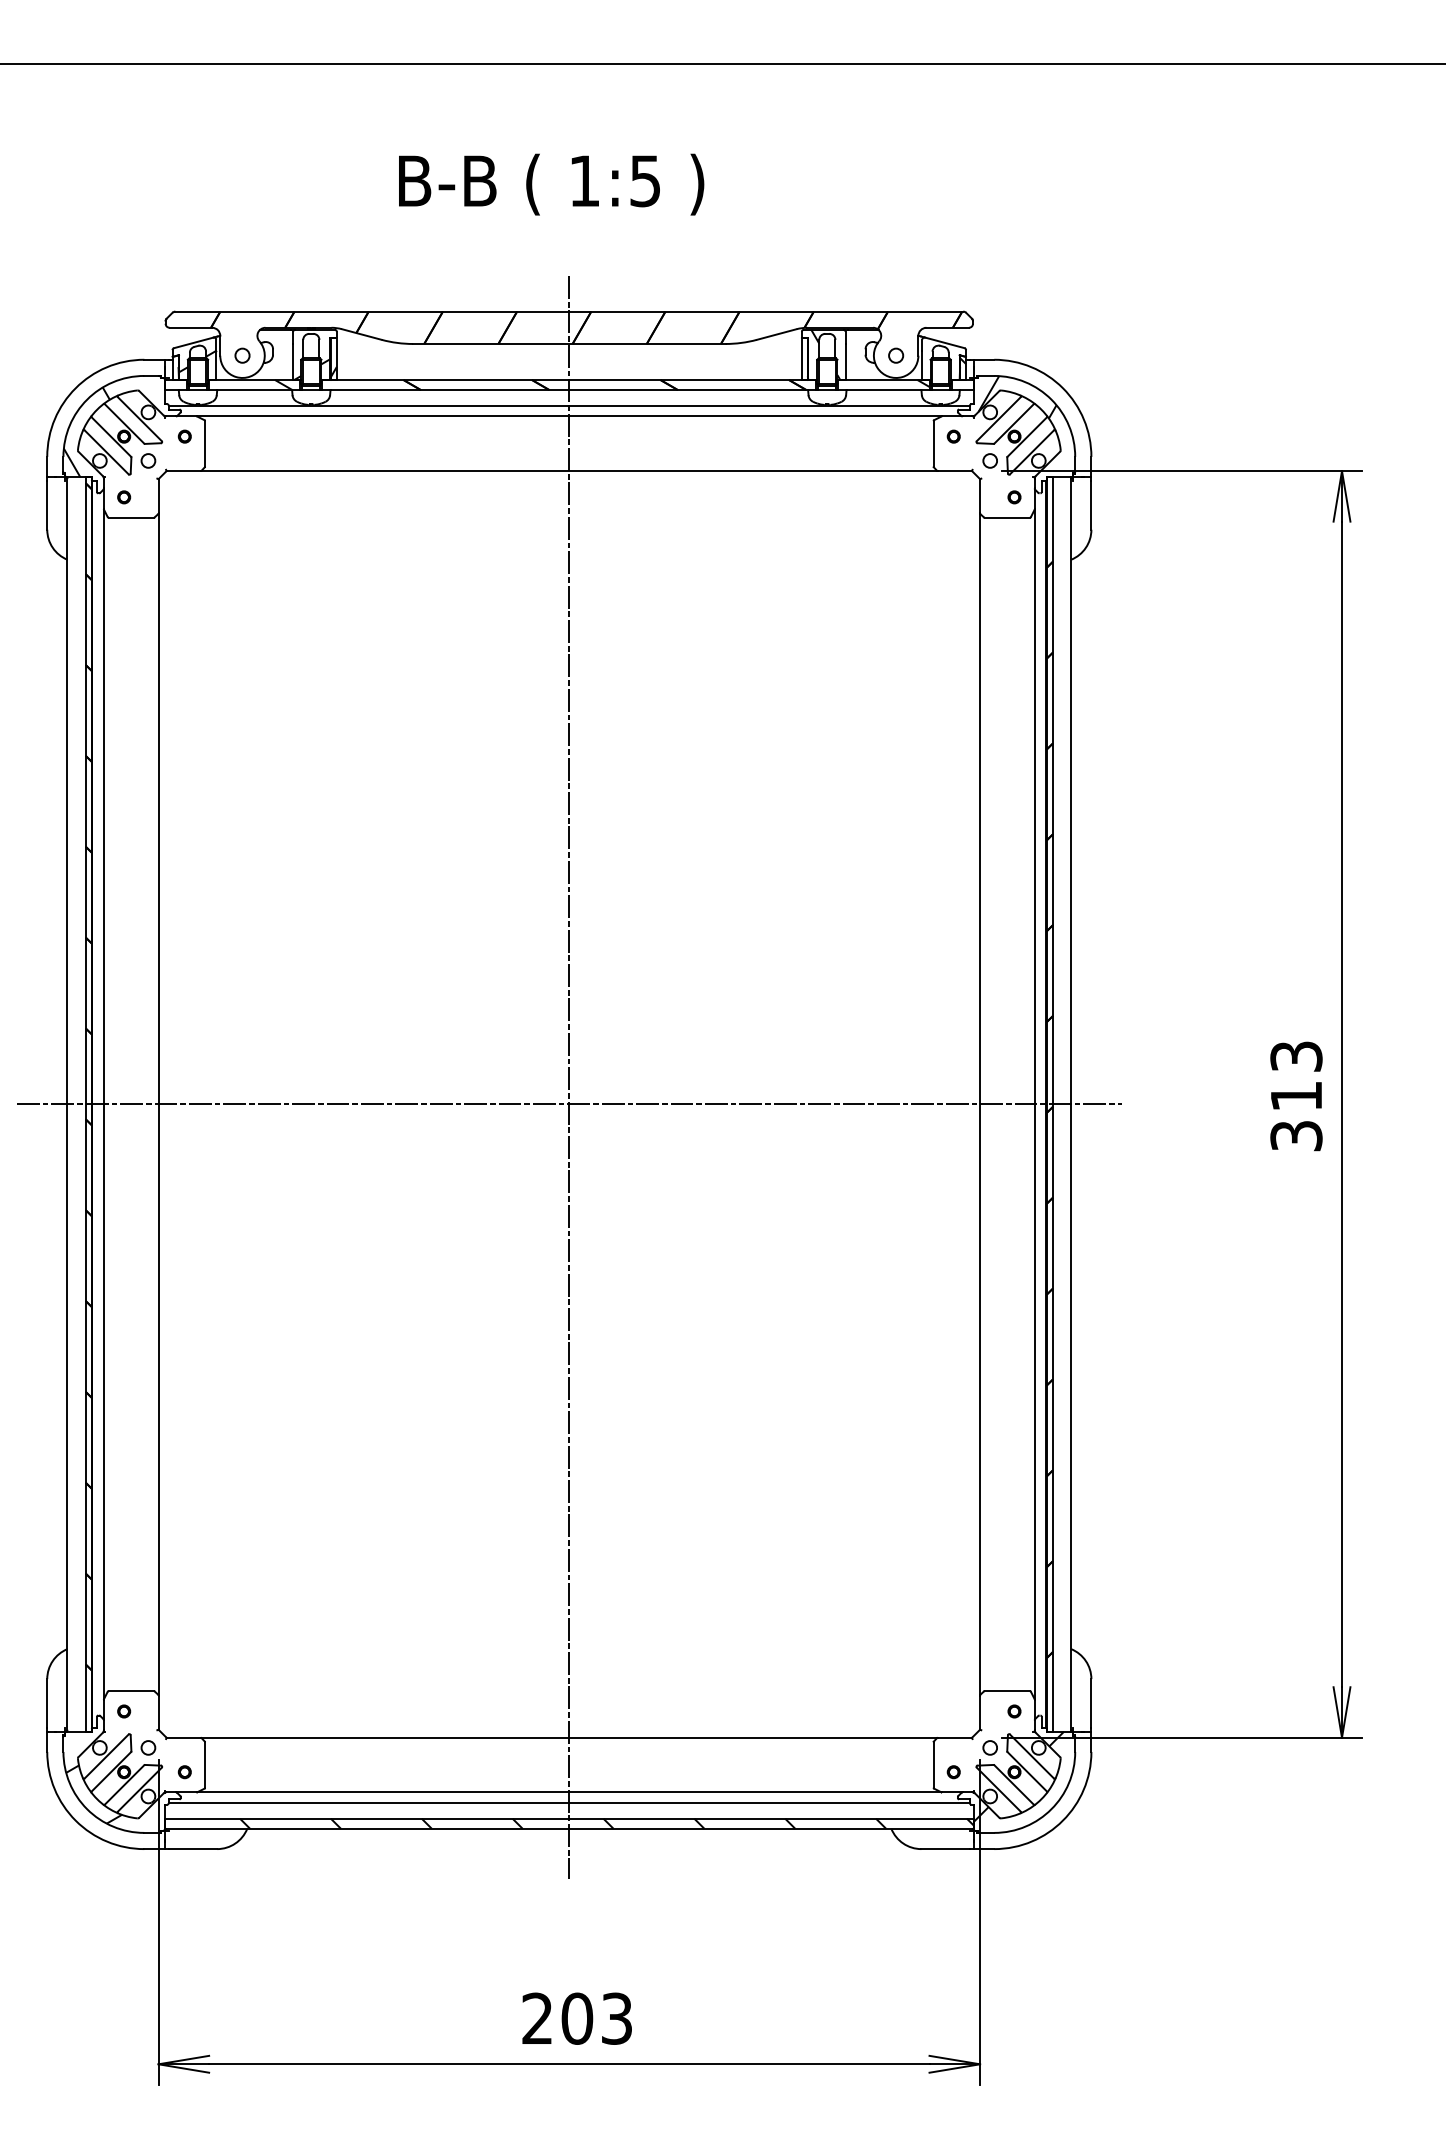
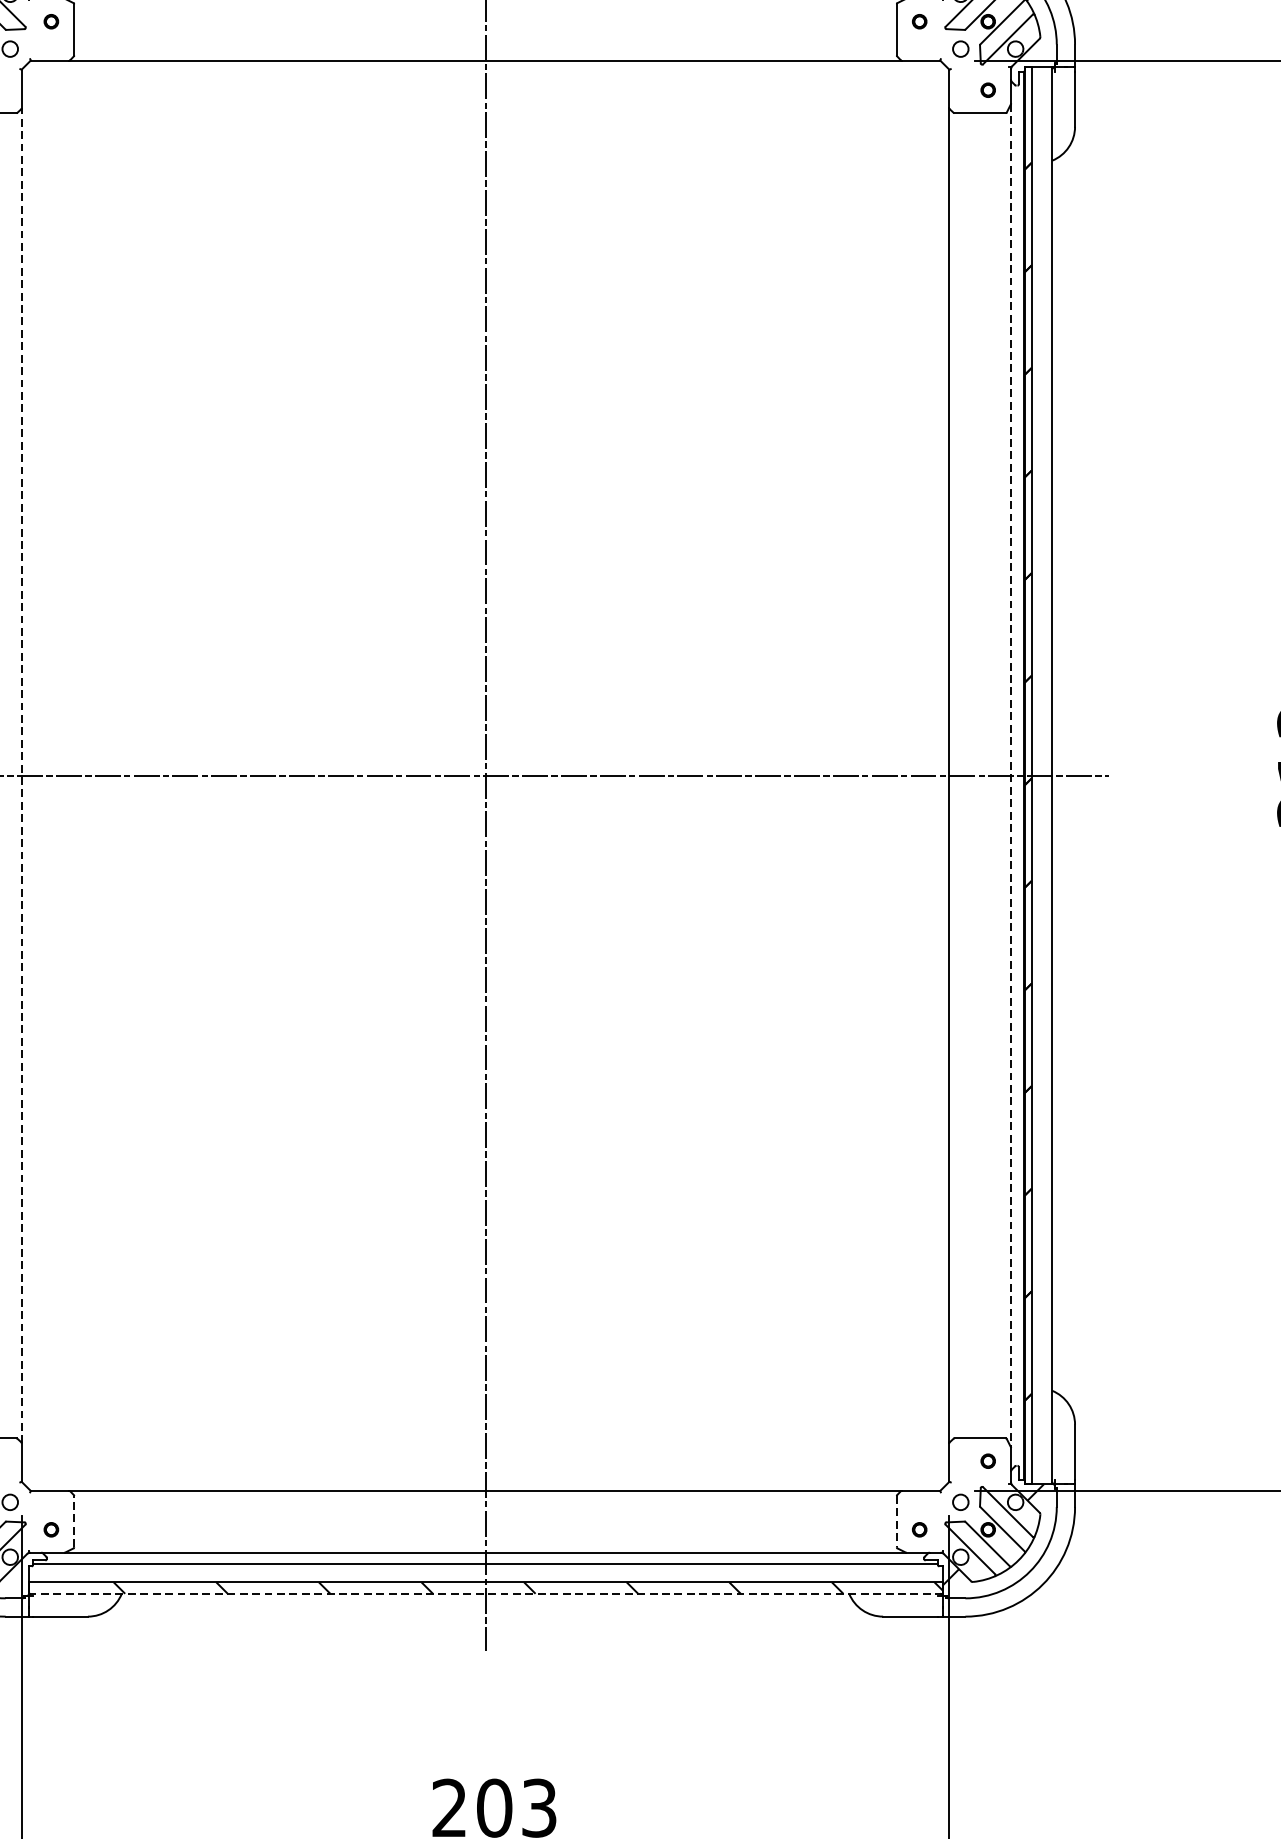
line: (158, 1103) -> (21, 774), solid -> dashed
line: (1034, 1104) -> (1010, 775), solid -> dashed
line: (205, 1764) -> (74, 1521), solid -> dashed
line: (933, 1764) -> (896, 1521), solid -> dashed
line: (569, 1828) -> (485, 1593), solid -> dashed

